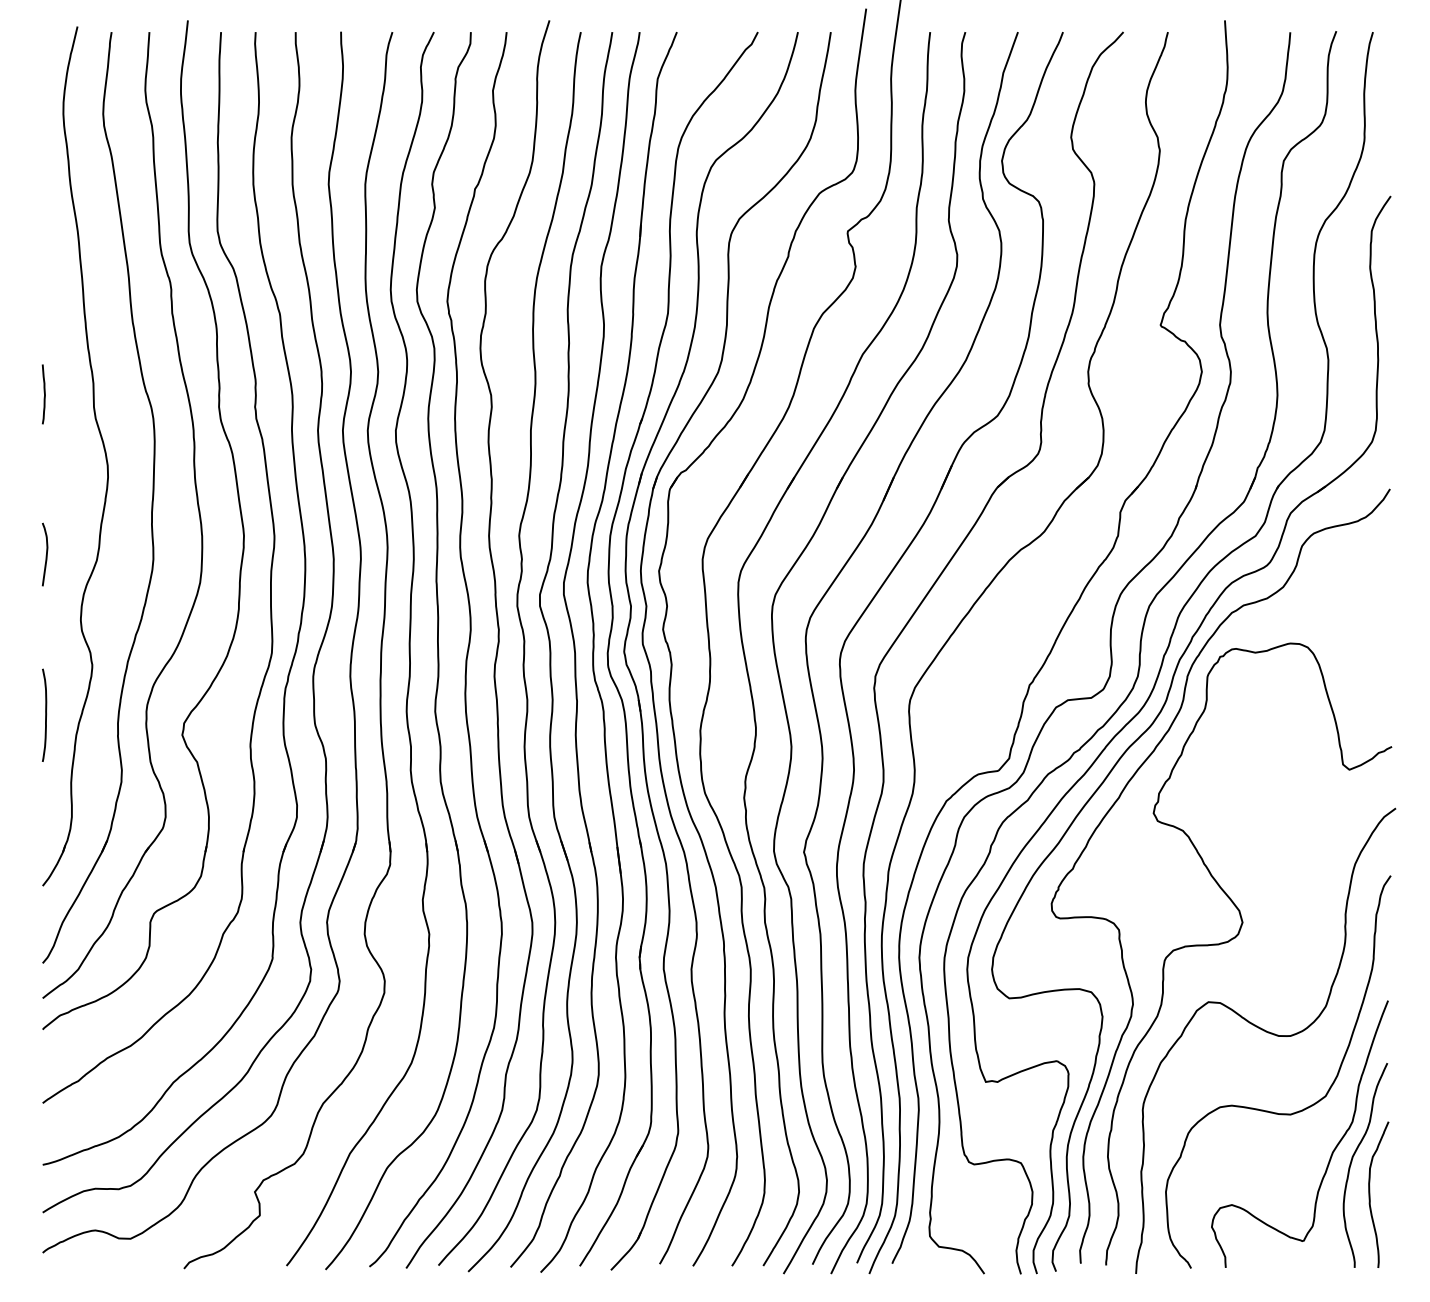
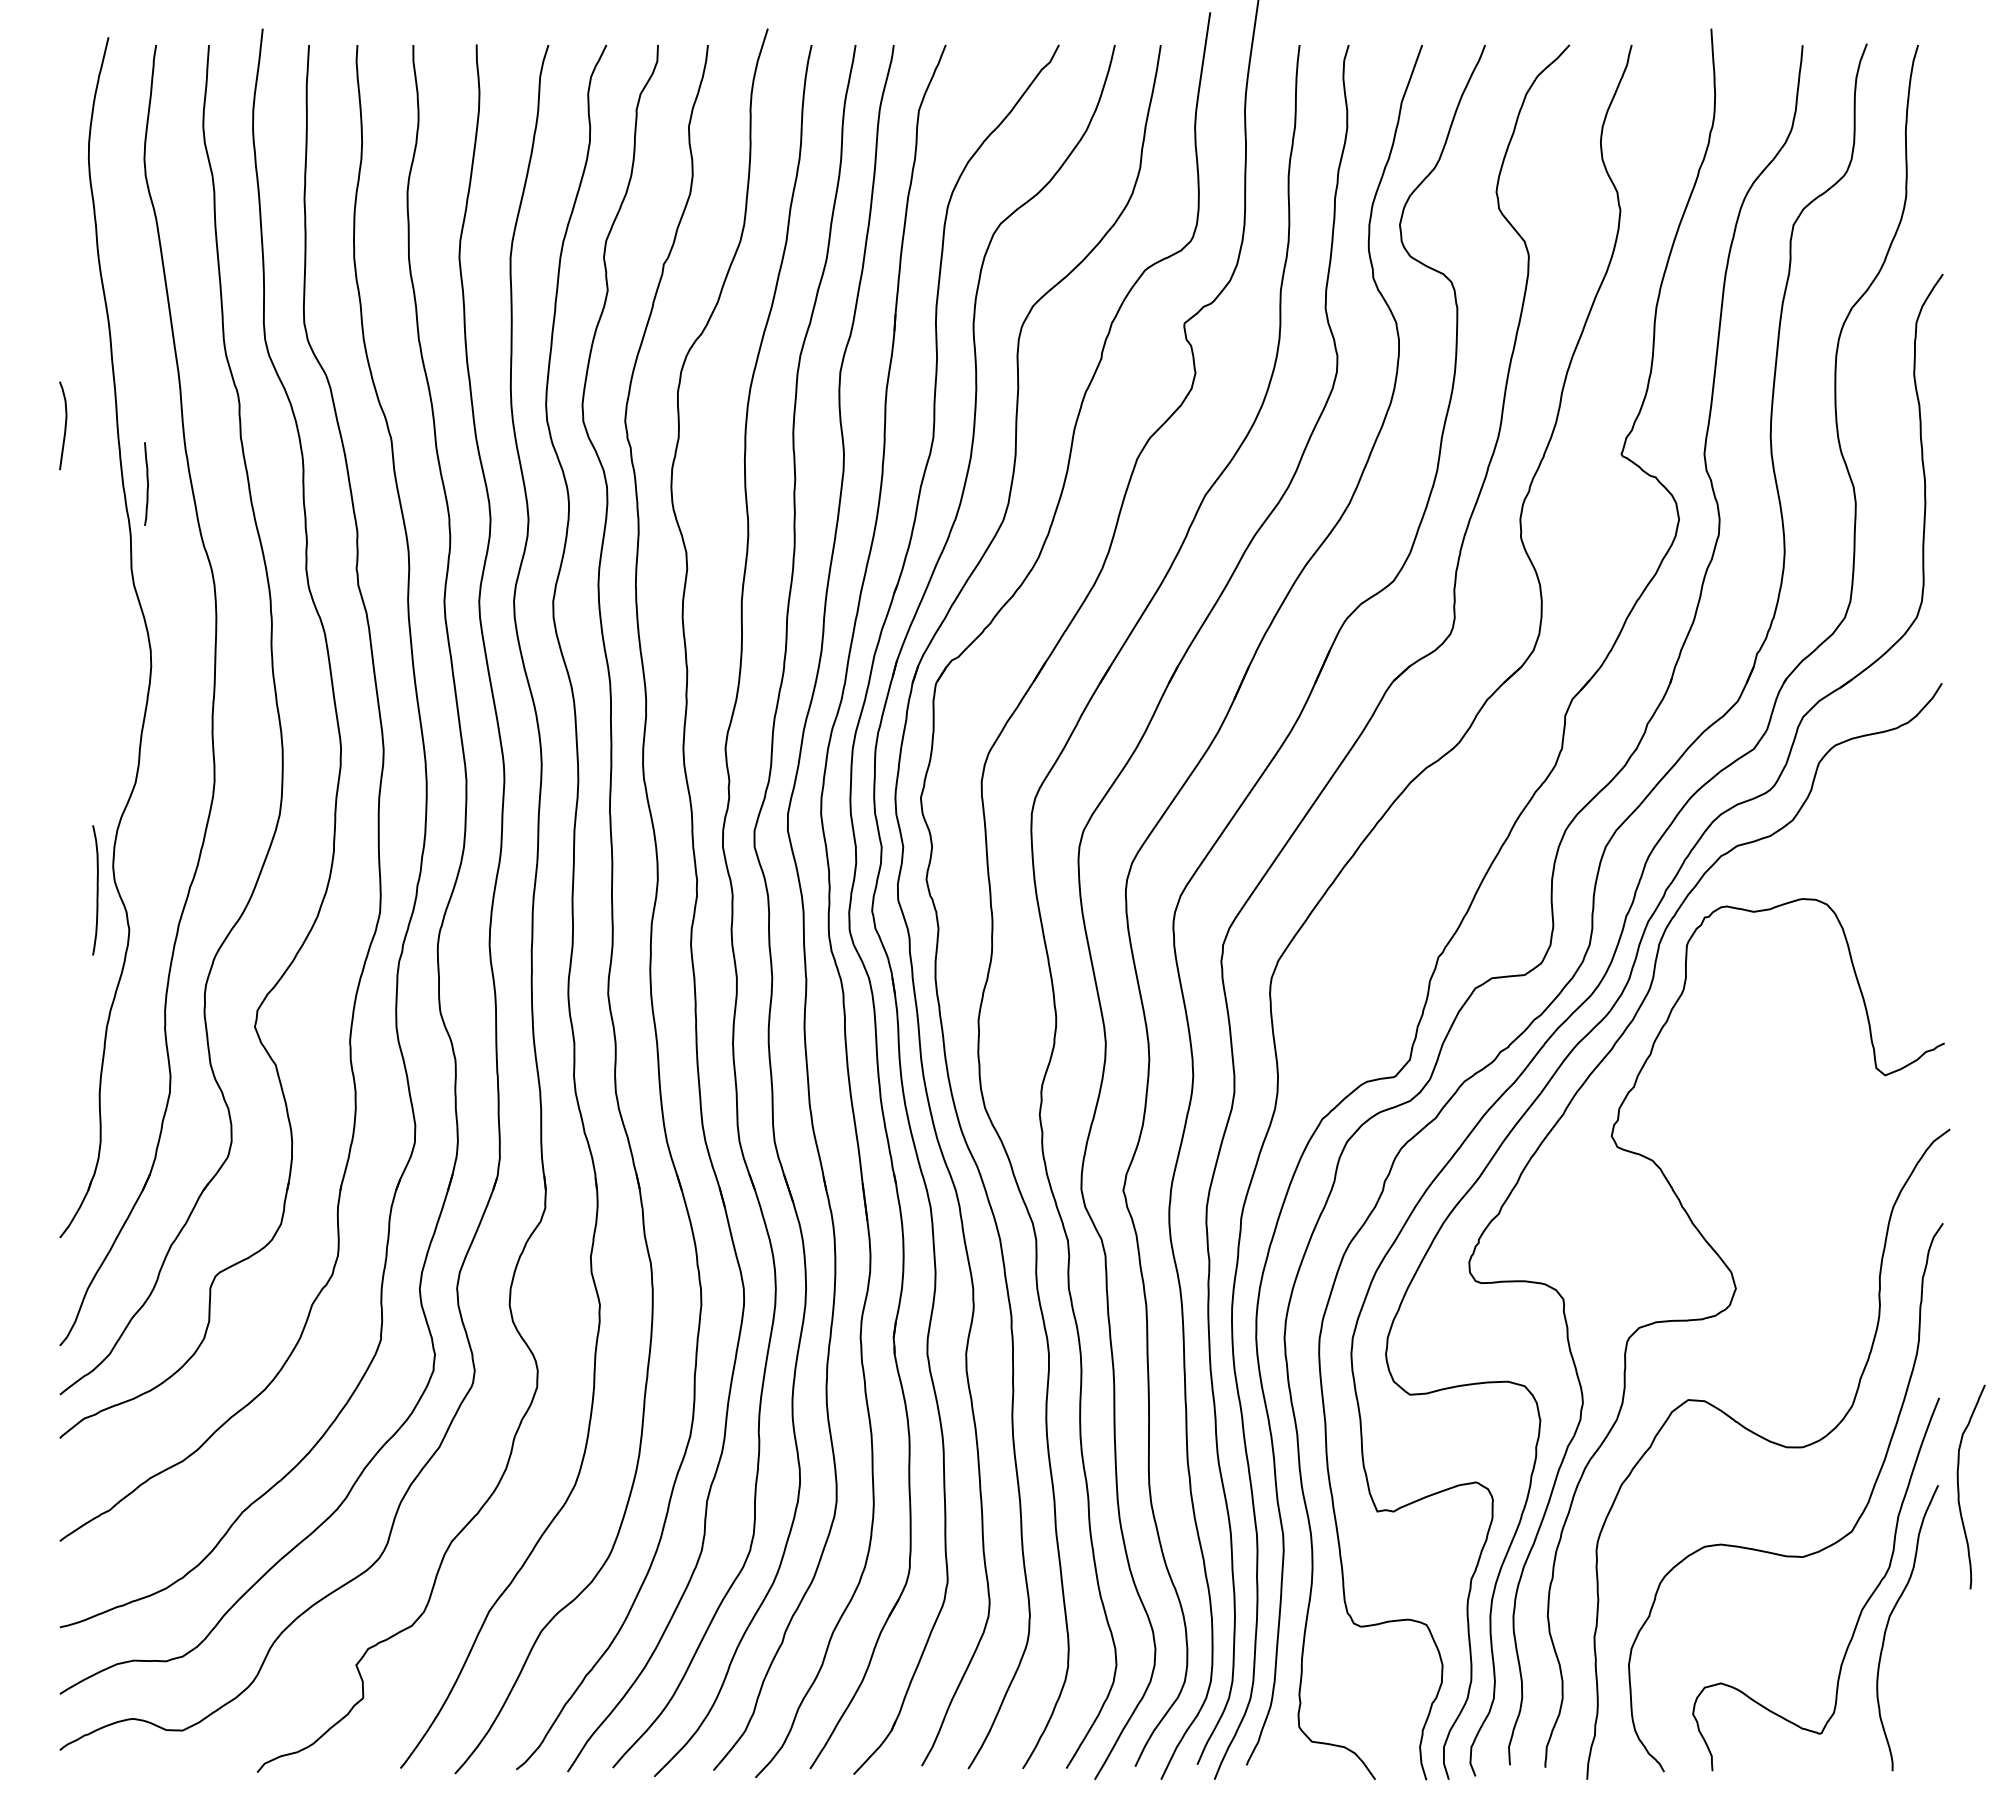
curve: (44, 393) -> (147, 483), moved
curve: (45, 554) -> (64, 425), moved
curve: (45, 715) -> (96, 890), moved
curve: (1370, 1195) -> (1959, 1487), moved

